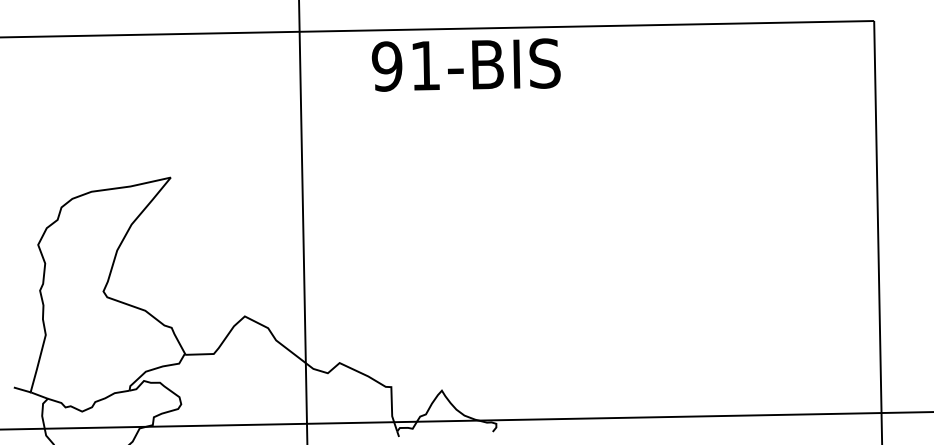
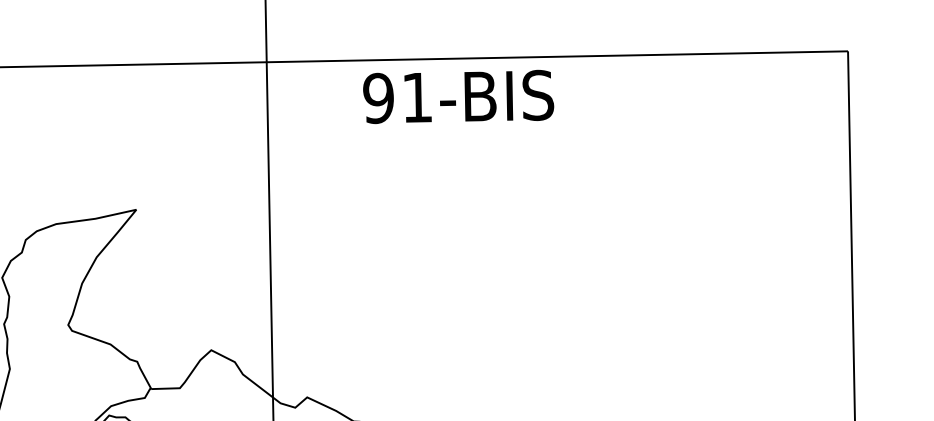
text: (465, 64) -> (457, 96), moved

